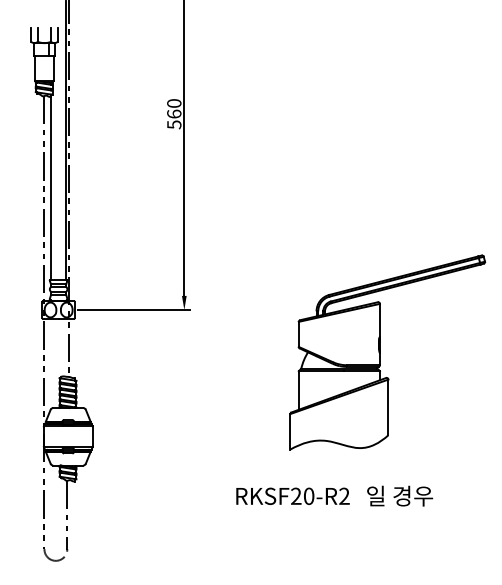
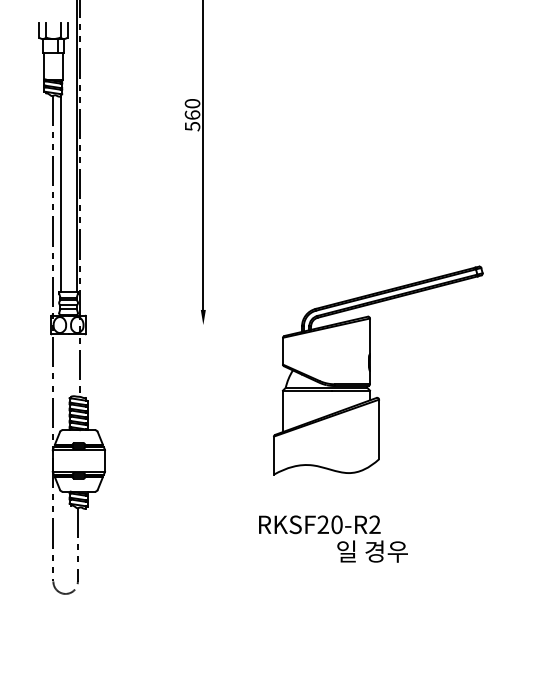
line: (134, 310) -> (149, 325), removed
part: (380, 352) -> (370, 370), moved
text: (399, 496) -> (372, 551), moved

